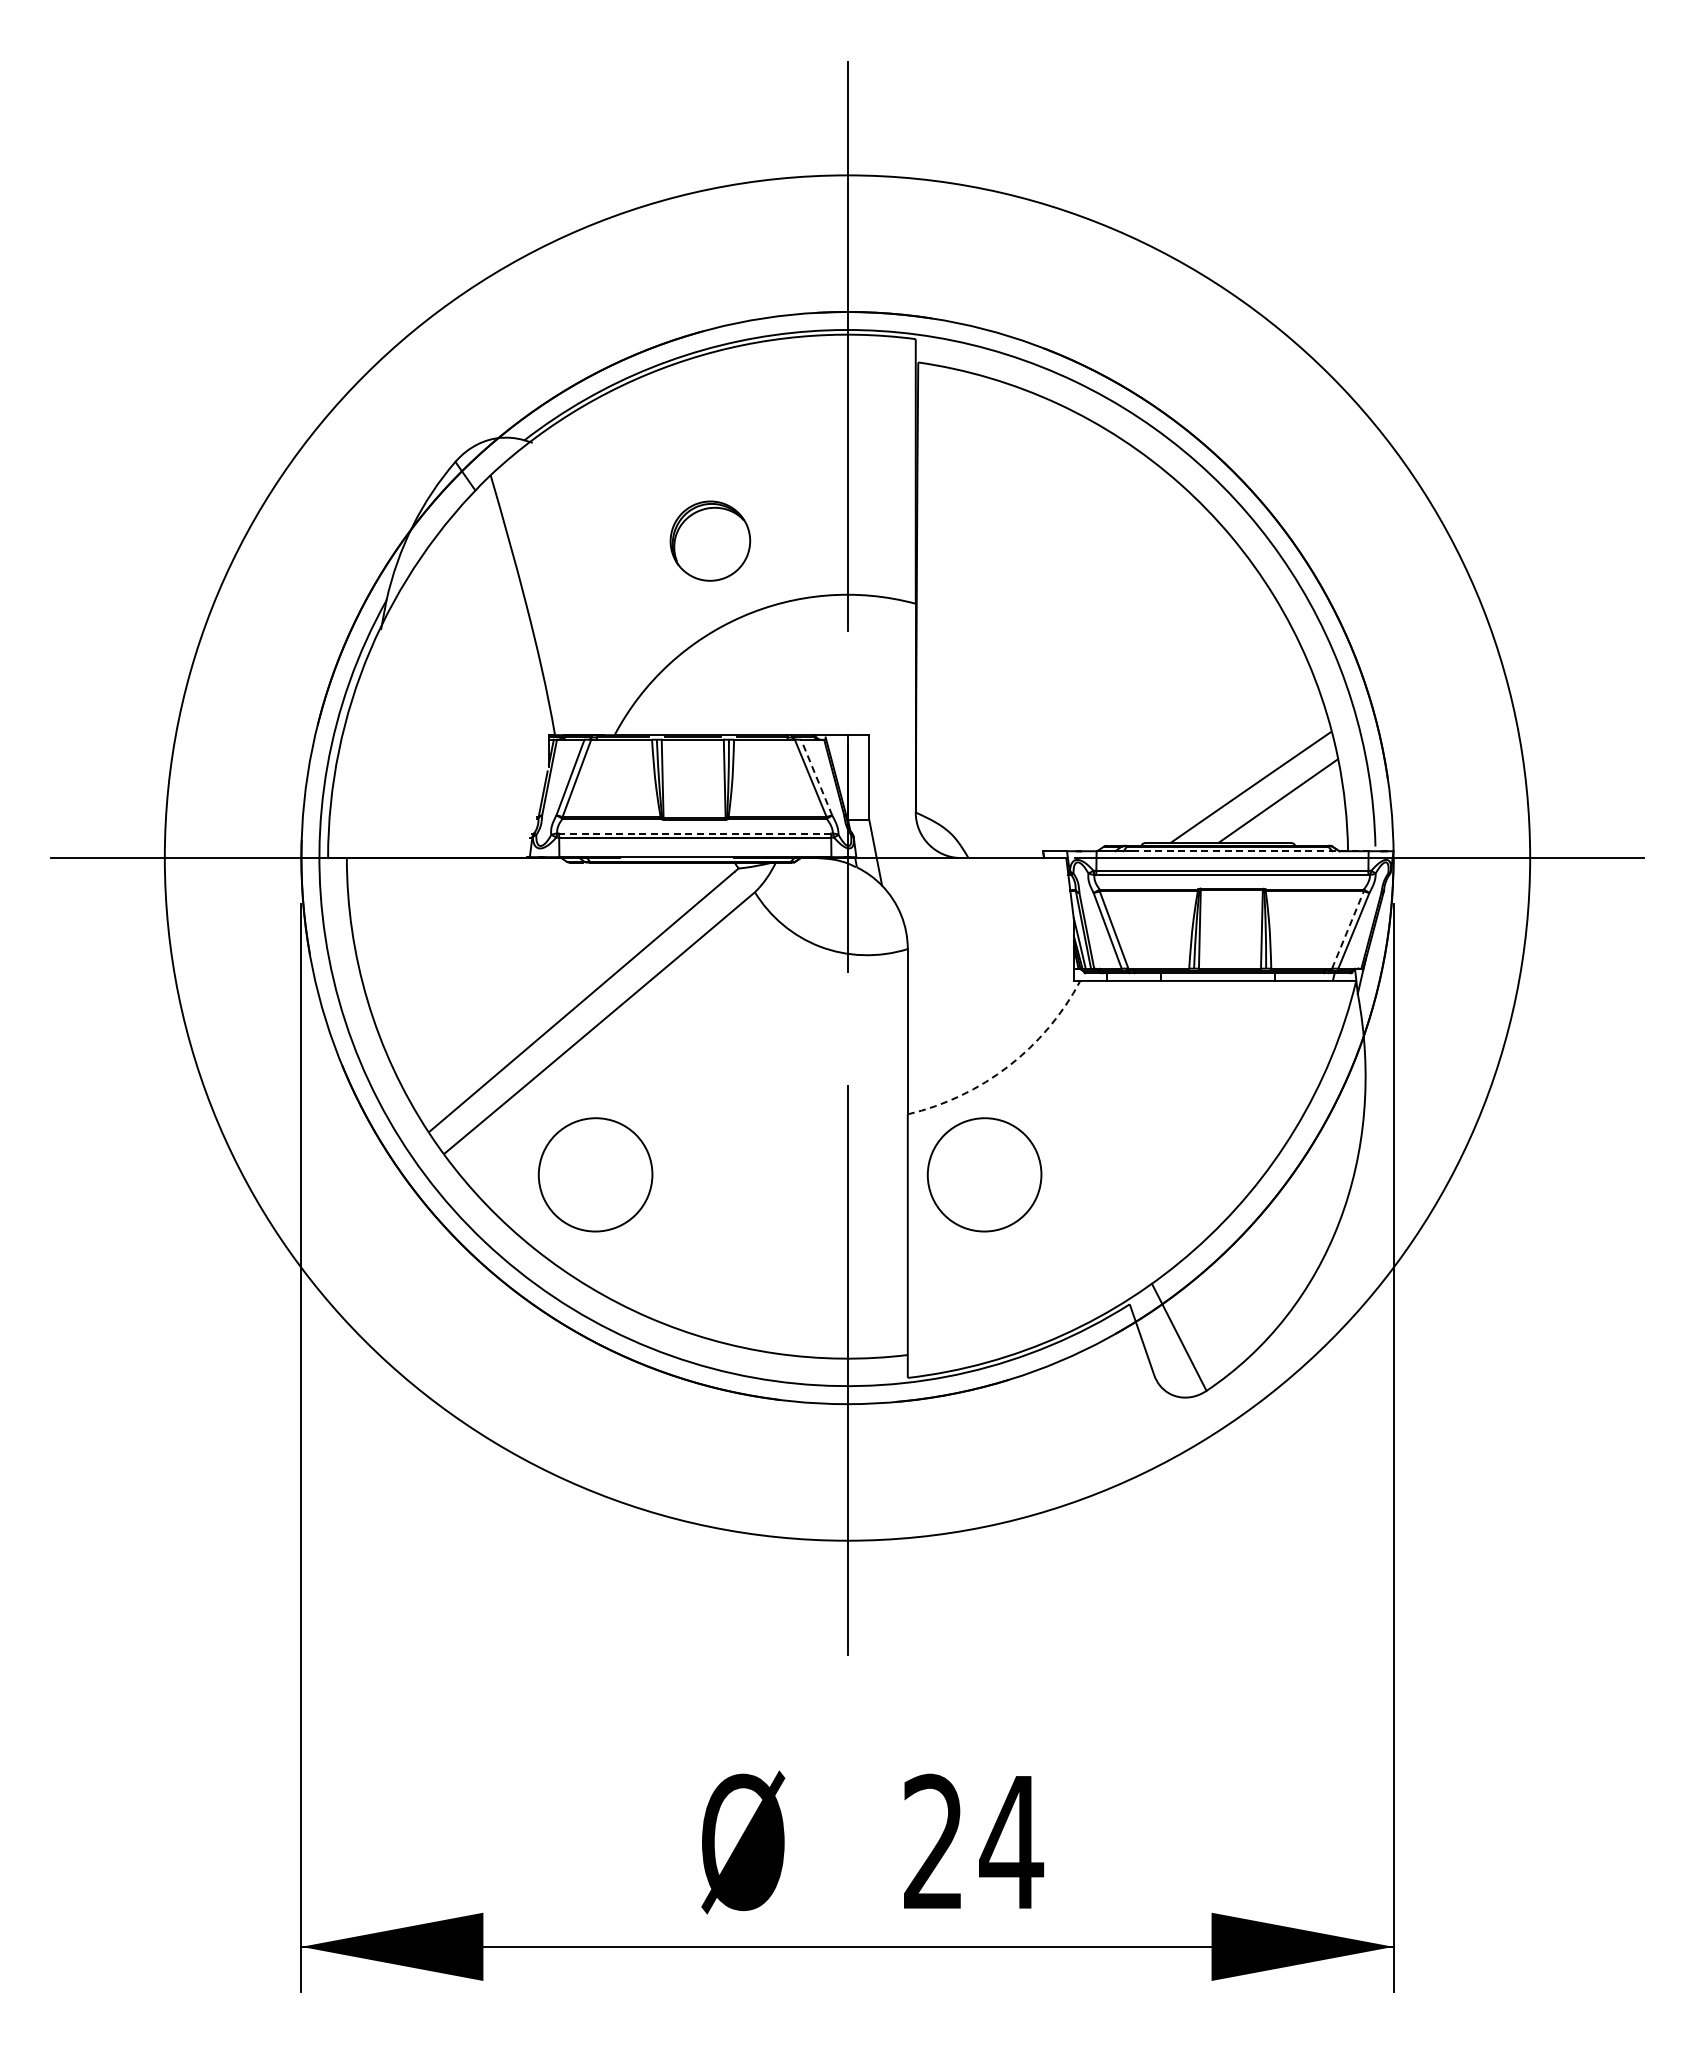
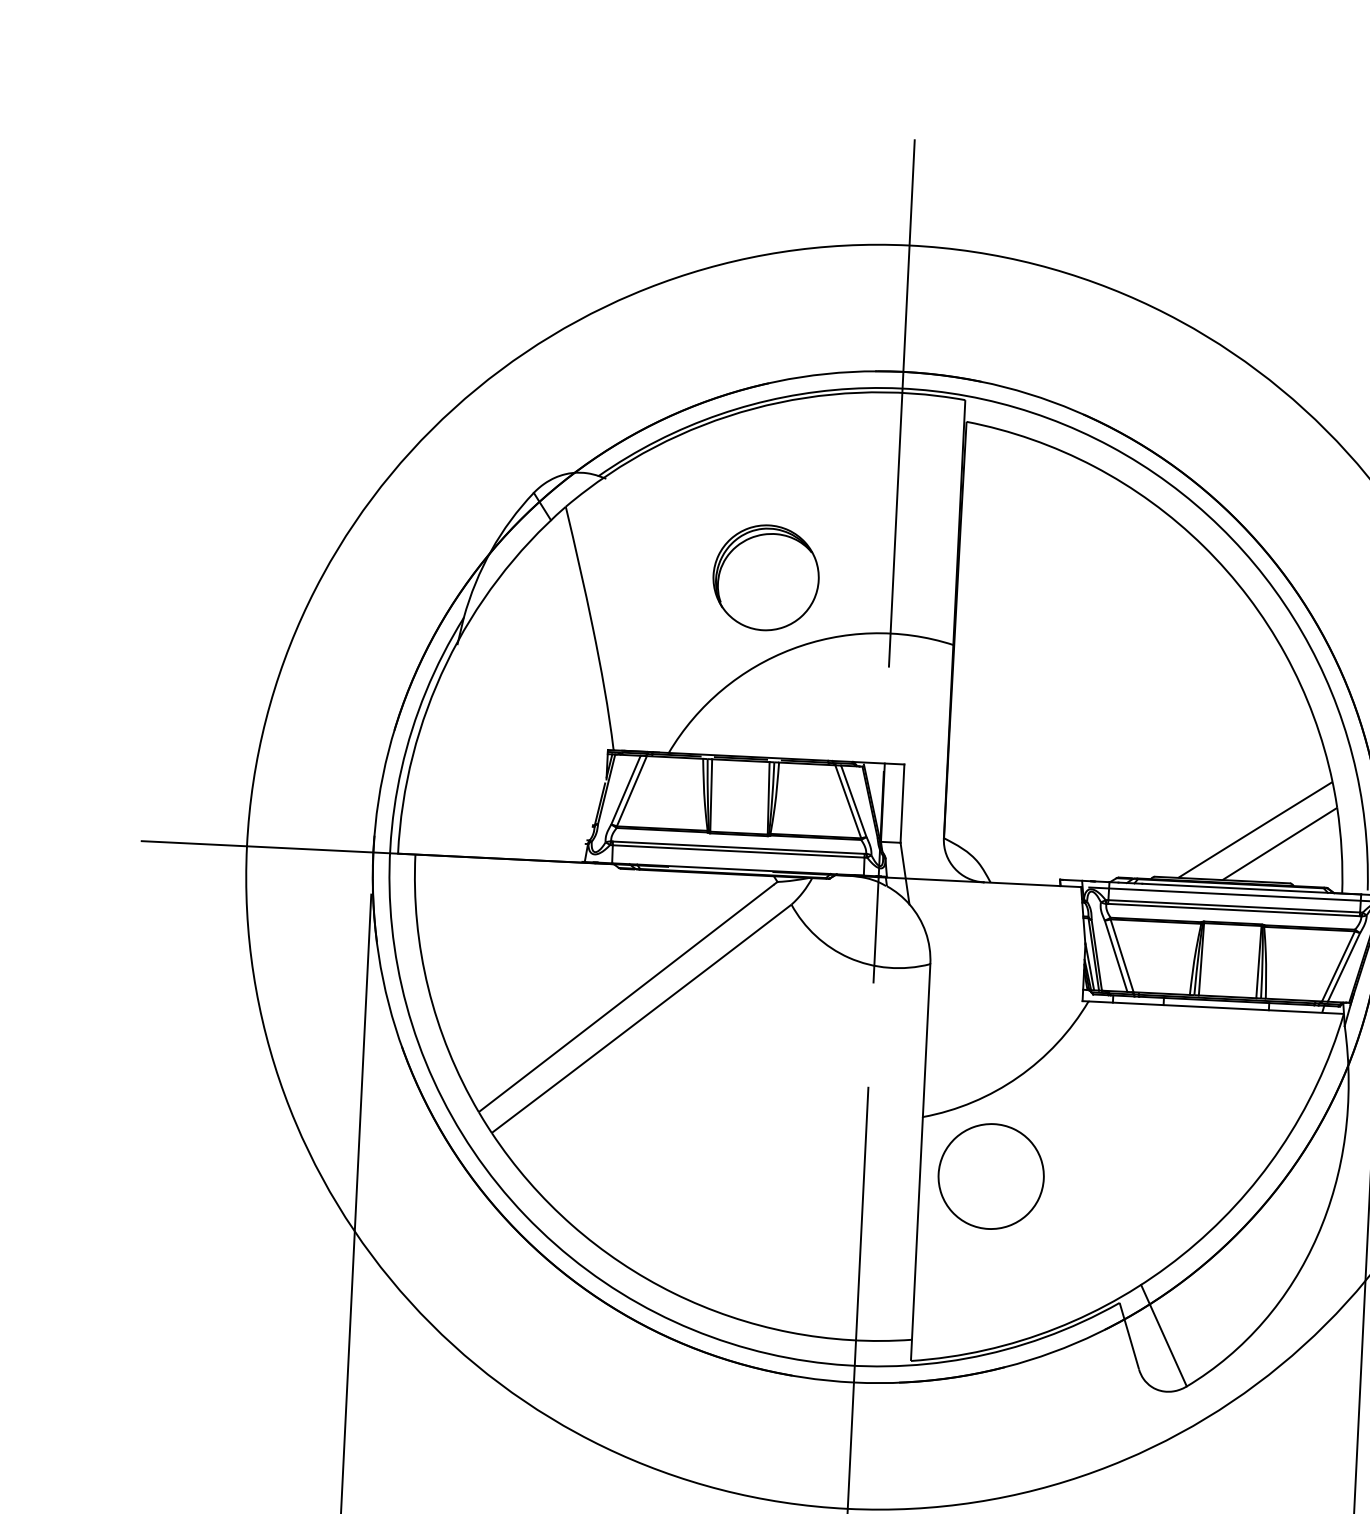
part: (710, 540) -> (766, 577), size x1.43
line: (816, 777) -> (853, 801), dashed -> solid
line: (694, 833) -> (738, 847), dashed -> solid
line: (1250, 851) -> (1251, 889), dashed -> solid
line: (1347, 929) -> (1338, 965), dashed -> solid
arc: (1008, 1066) -> (1018, 1077), dashed -> solid
part: (595, 1174) -> (631, 1158), removed

